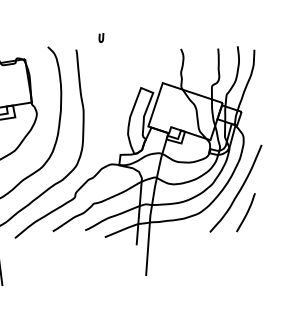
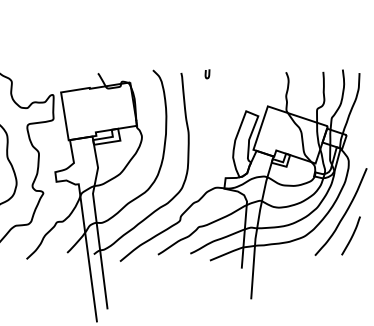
curve: (100, 38) -> (206, 74), moved

